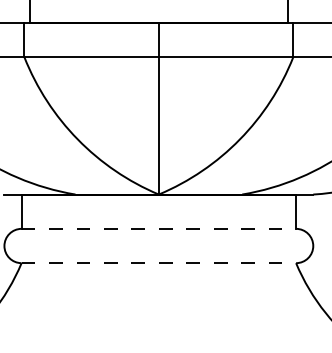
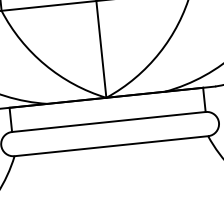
line: (159, 228) -> (109, 121), dashed -> solid
line: (159, 263) -> (111, 146), dashed -> solid

